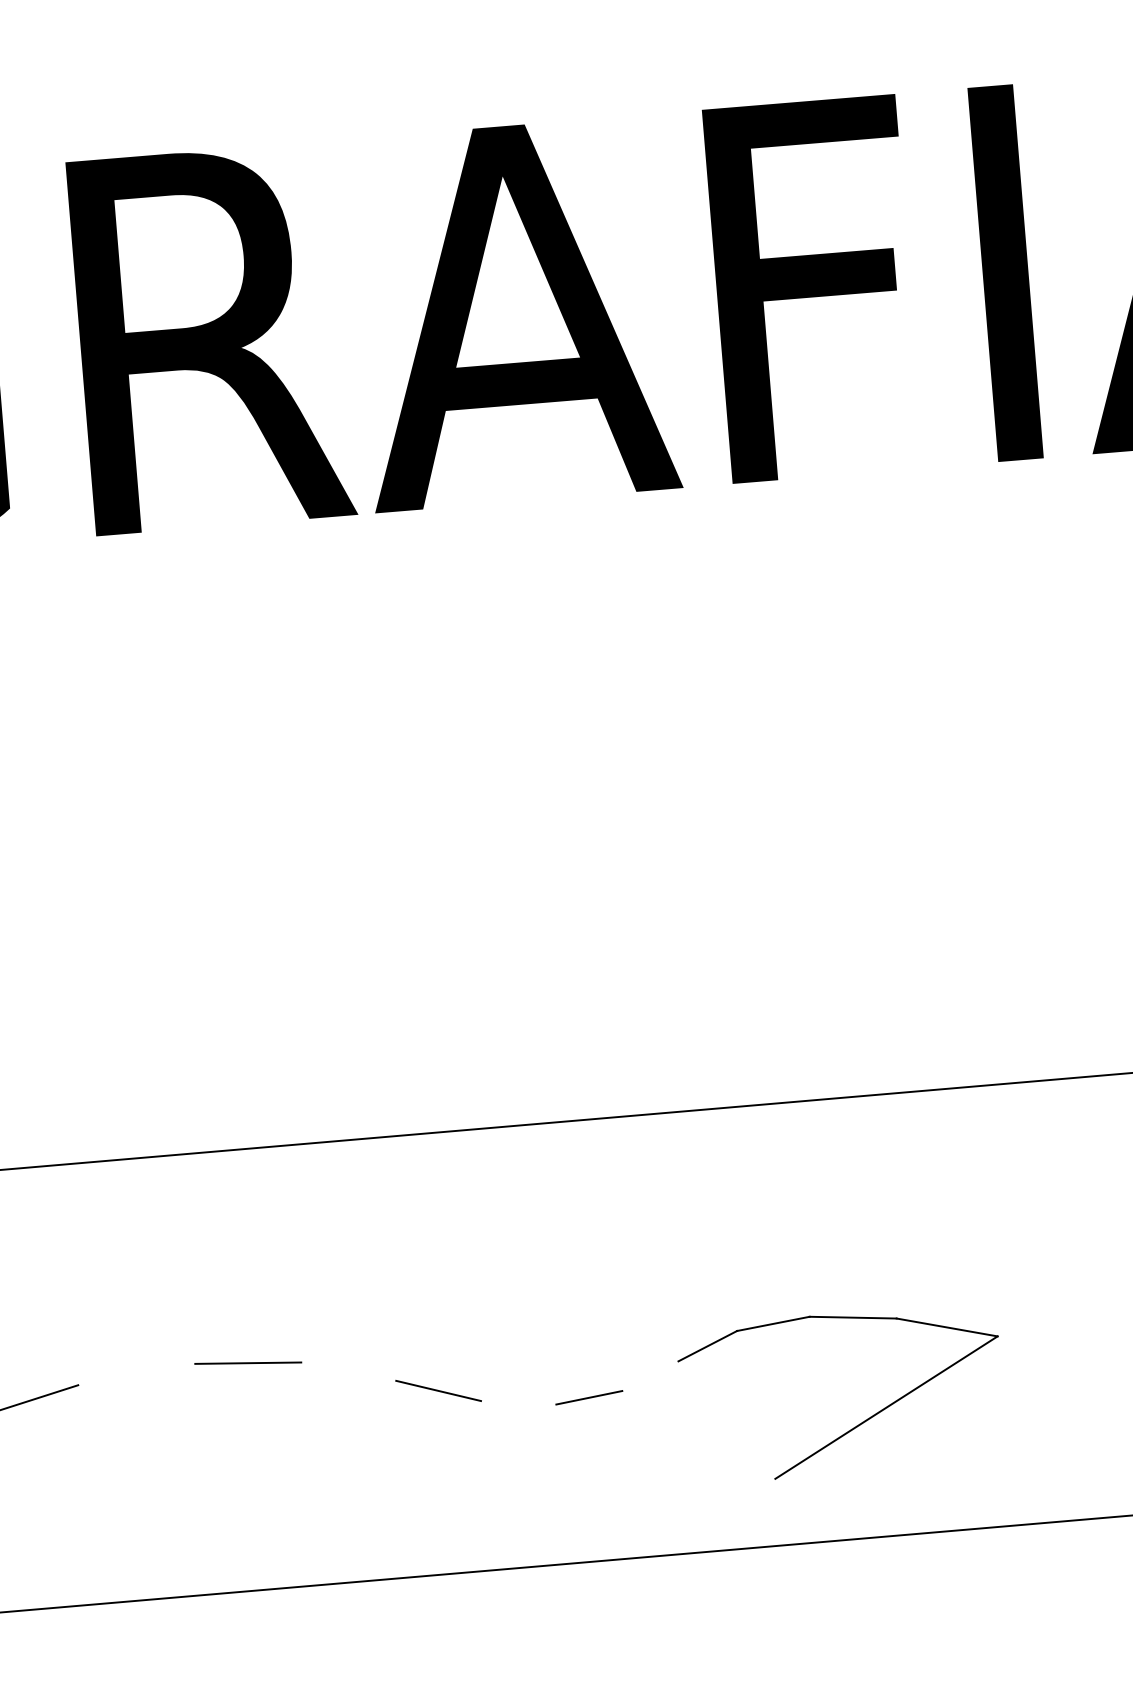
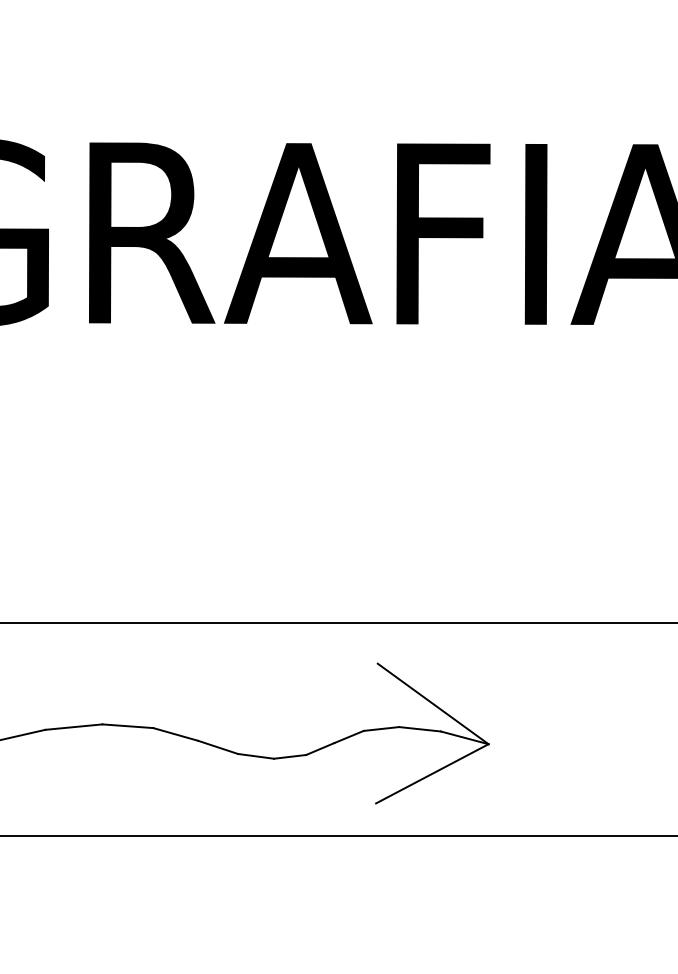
line: (874, 1262) -> (432, 703), added
line: (348, 1371) -> (175, 734), added
line: (135, 1373) -> (73, 726), added
line: (650, 1375) -> (320, 748), added
line: (519, 1400) -> (256, 755), added

